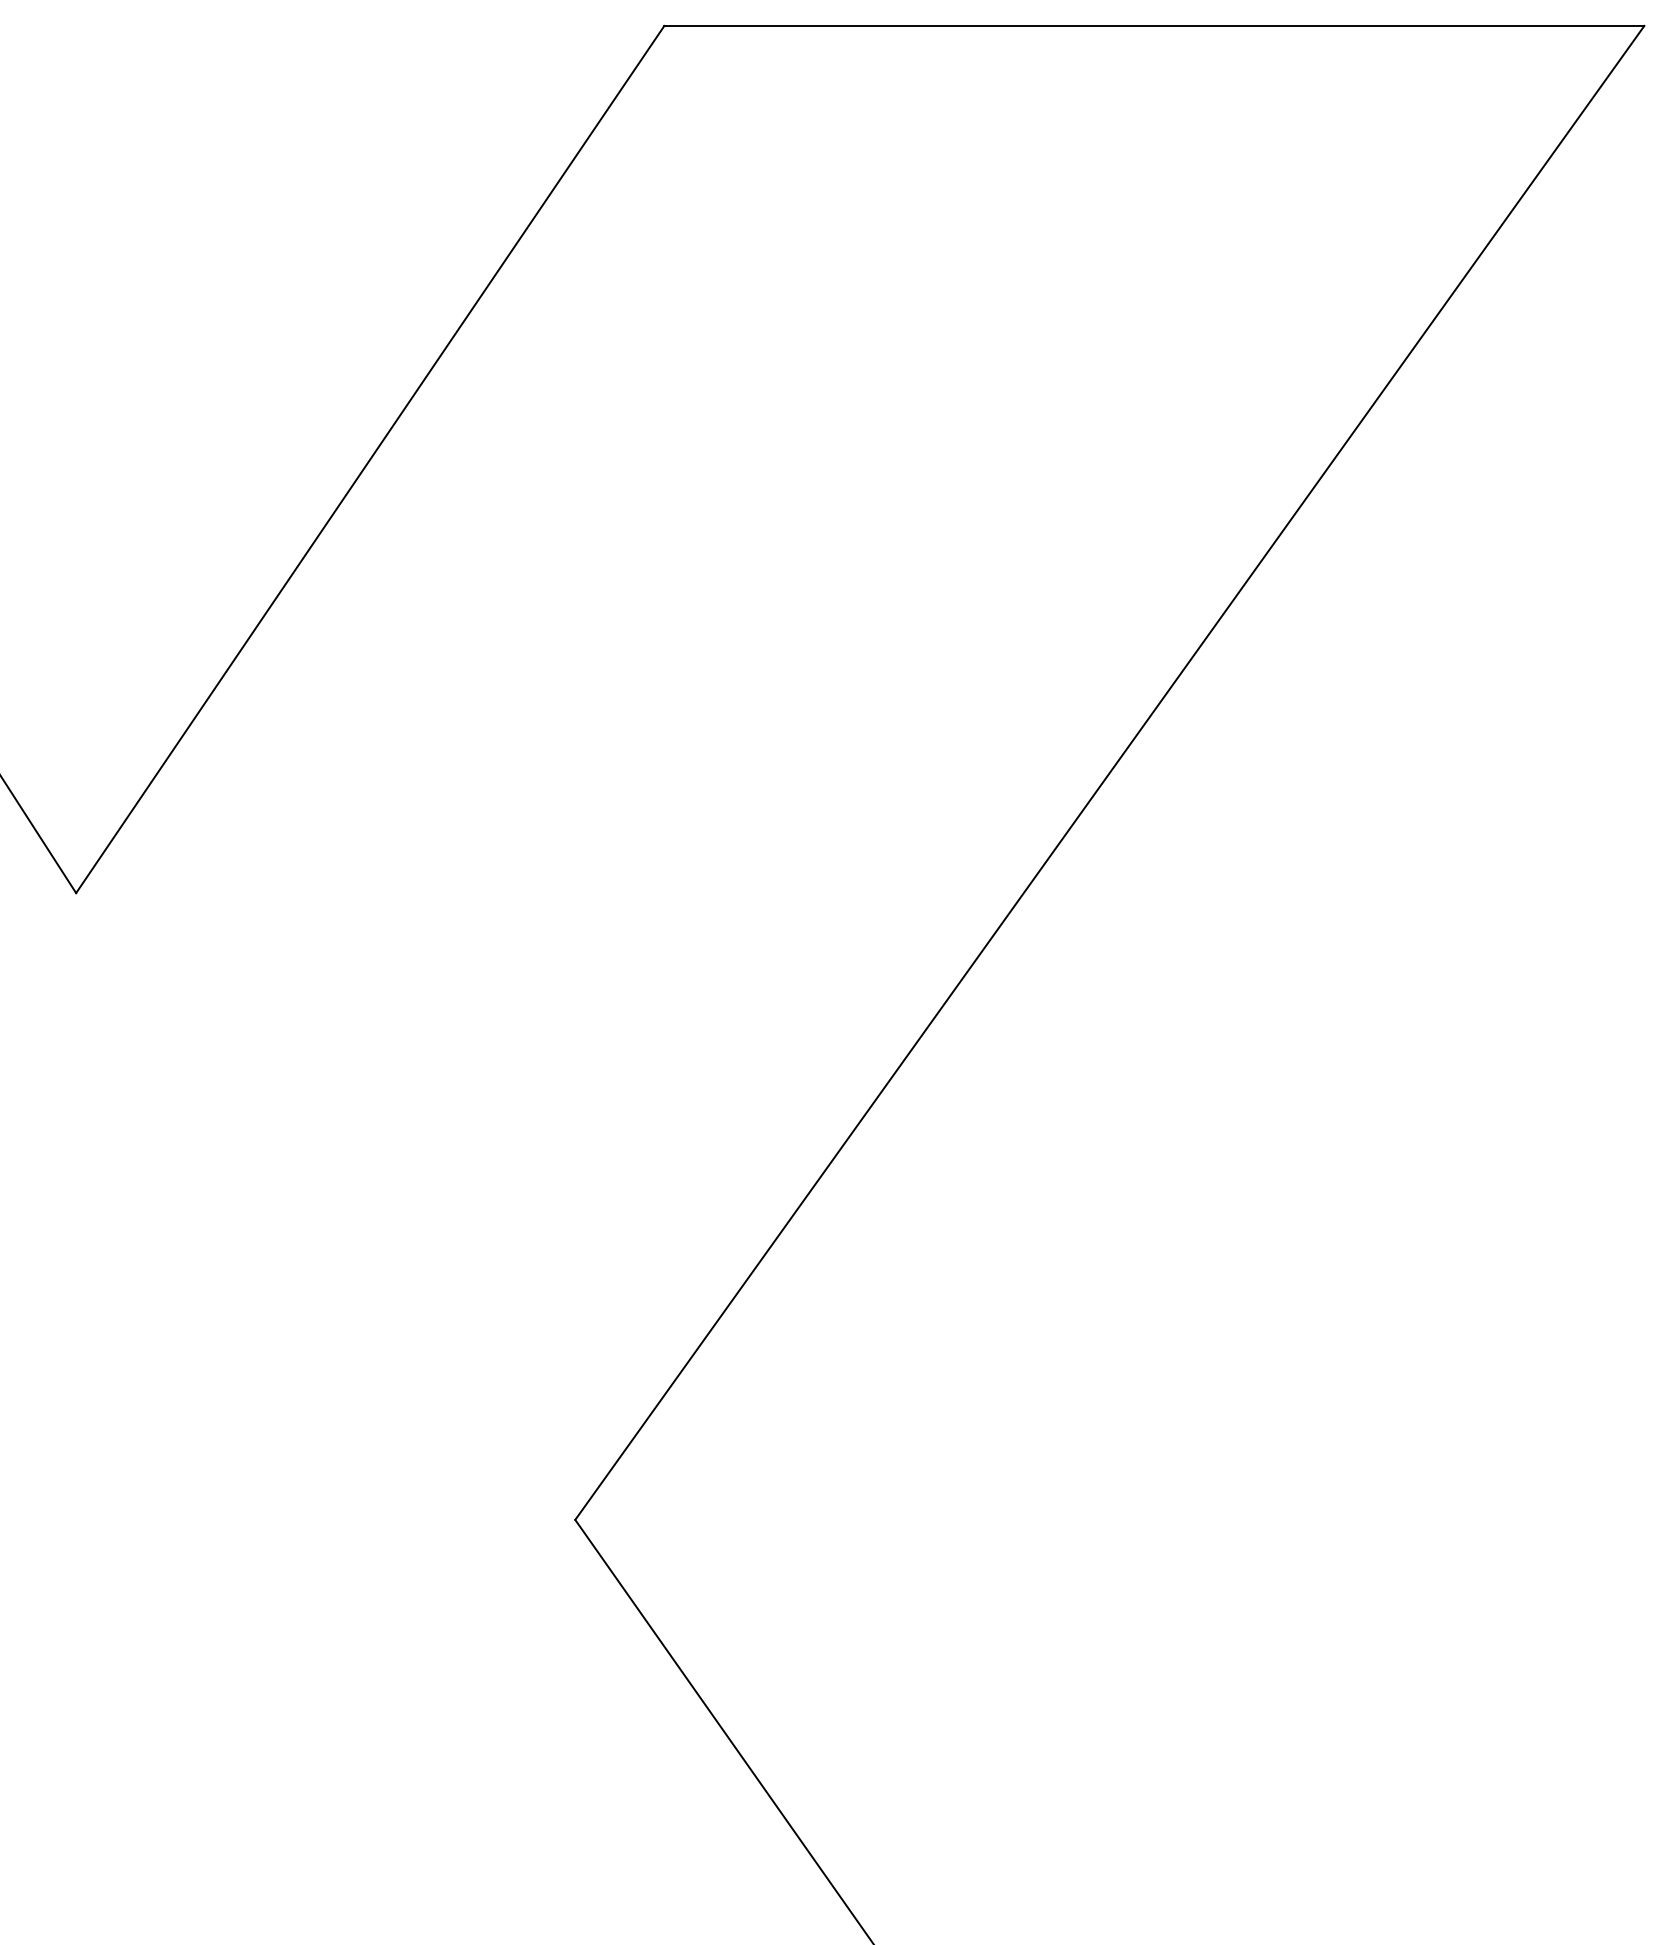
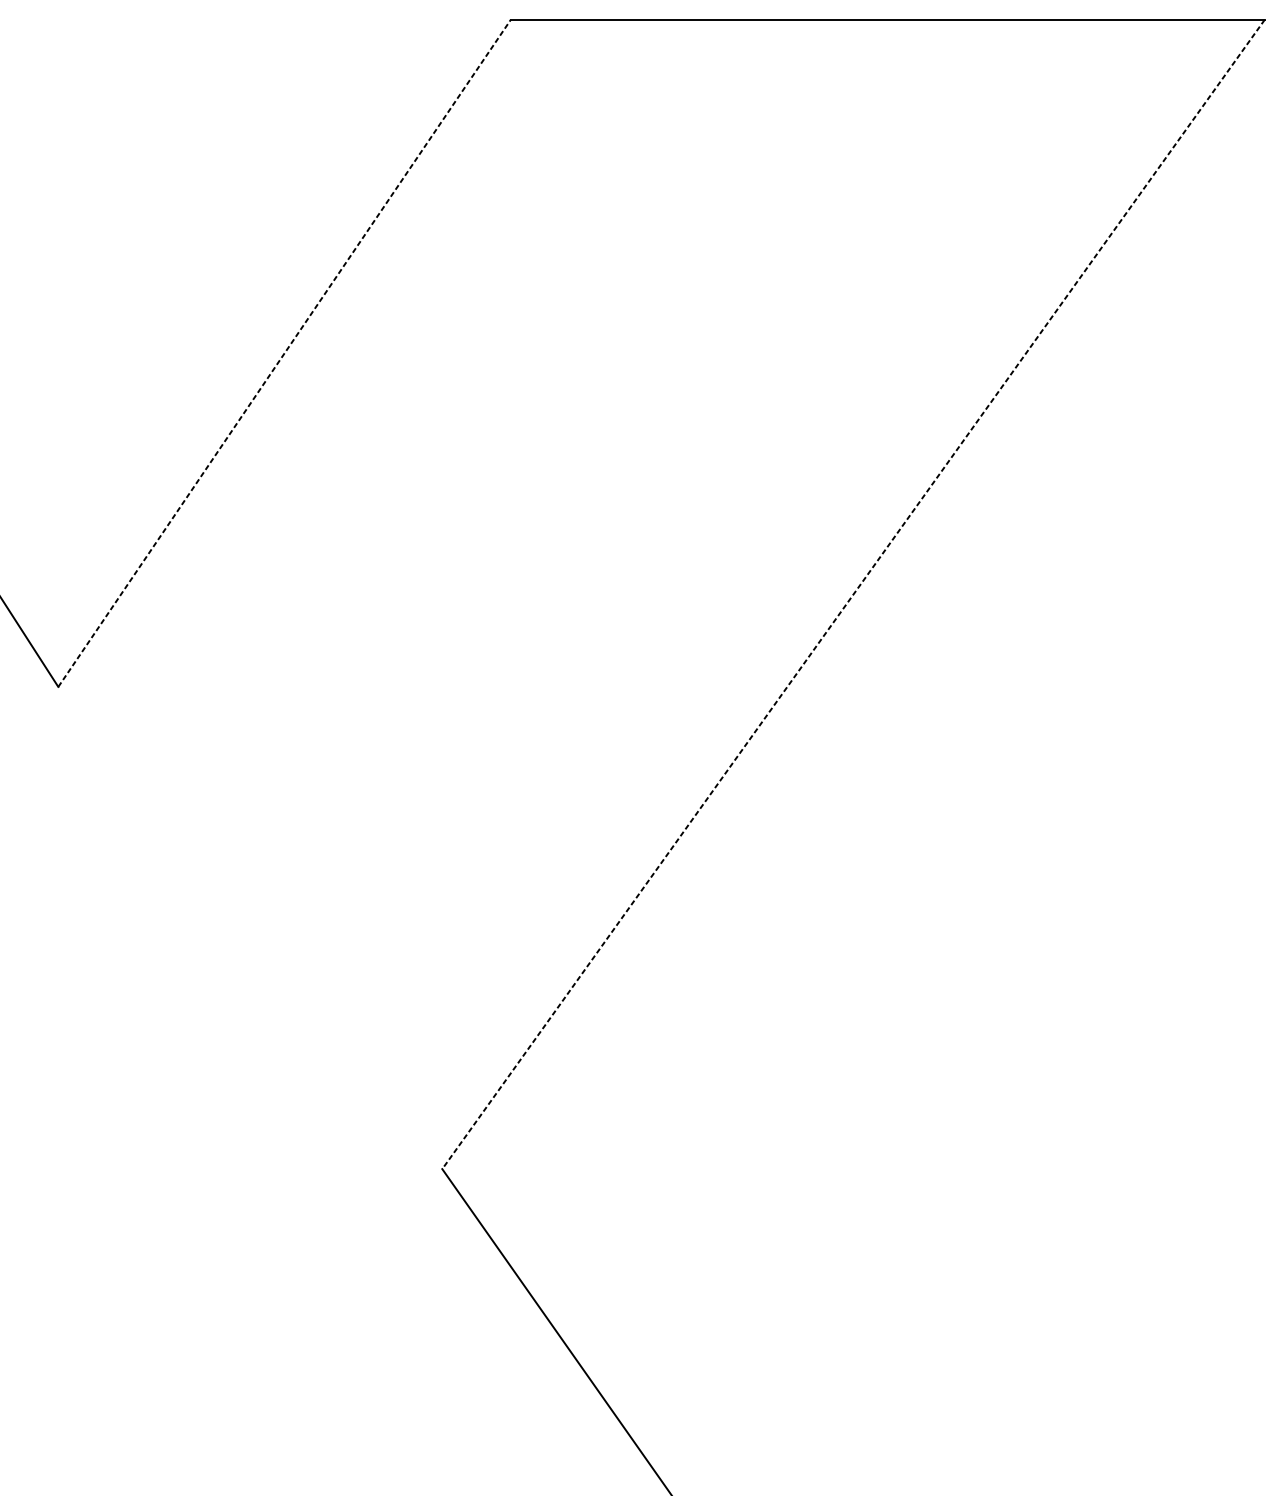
line: (370, 459) -> (284, 353), solid -> dashed
line: (1109, 772) -> (853, 594), solid -> dashed

